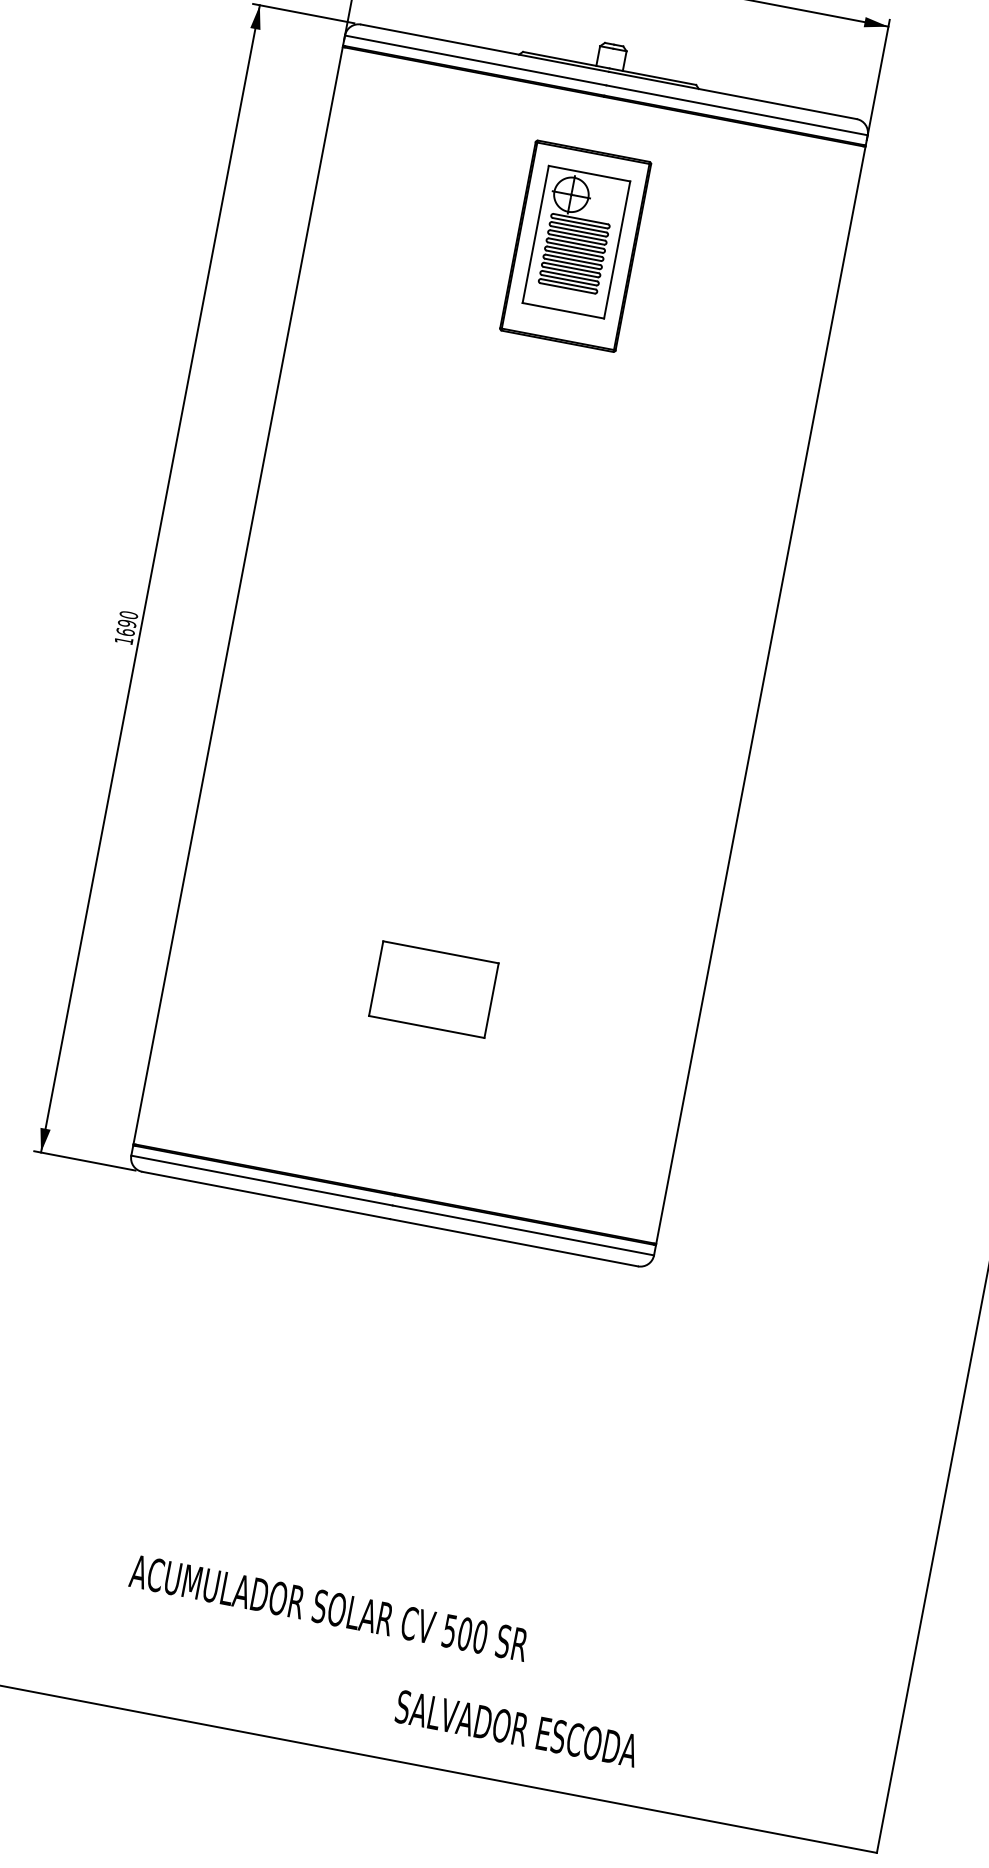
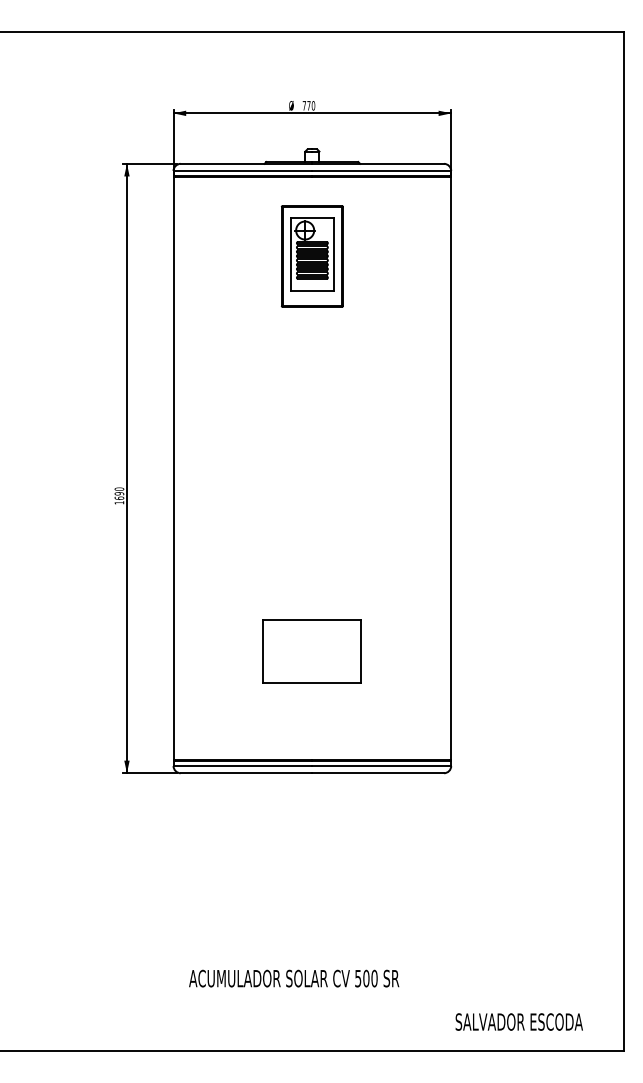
part: (434, 989) -> (312, 651), size x1.6
text: (329, 1608) -> (294, 978), moved
text: (515, 1727) -> (518, 1021), moved

